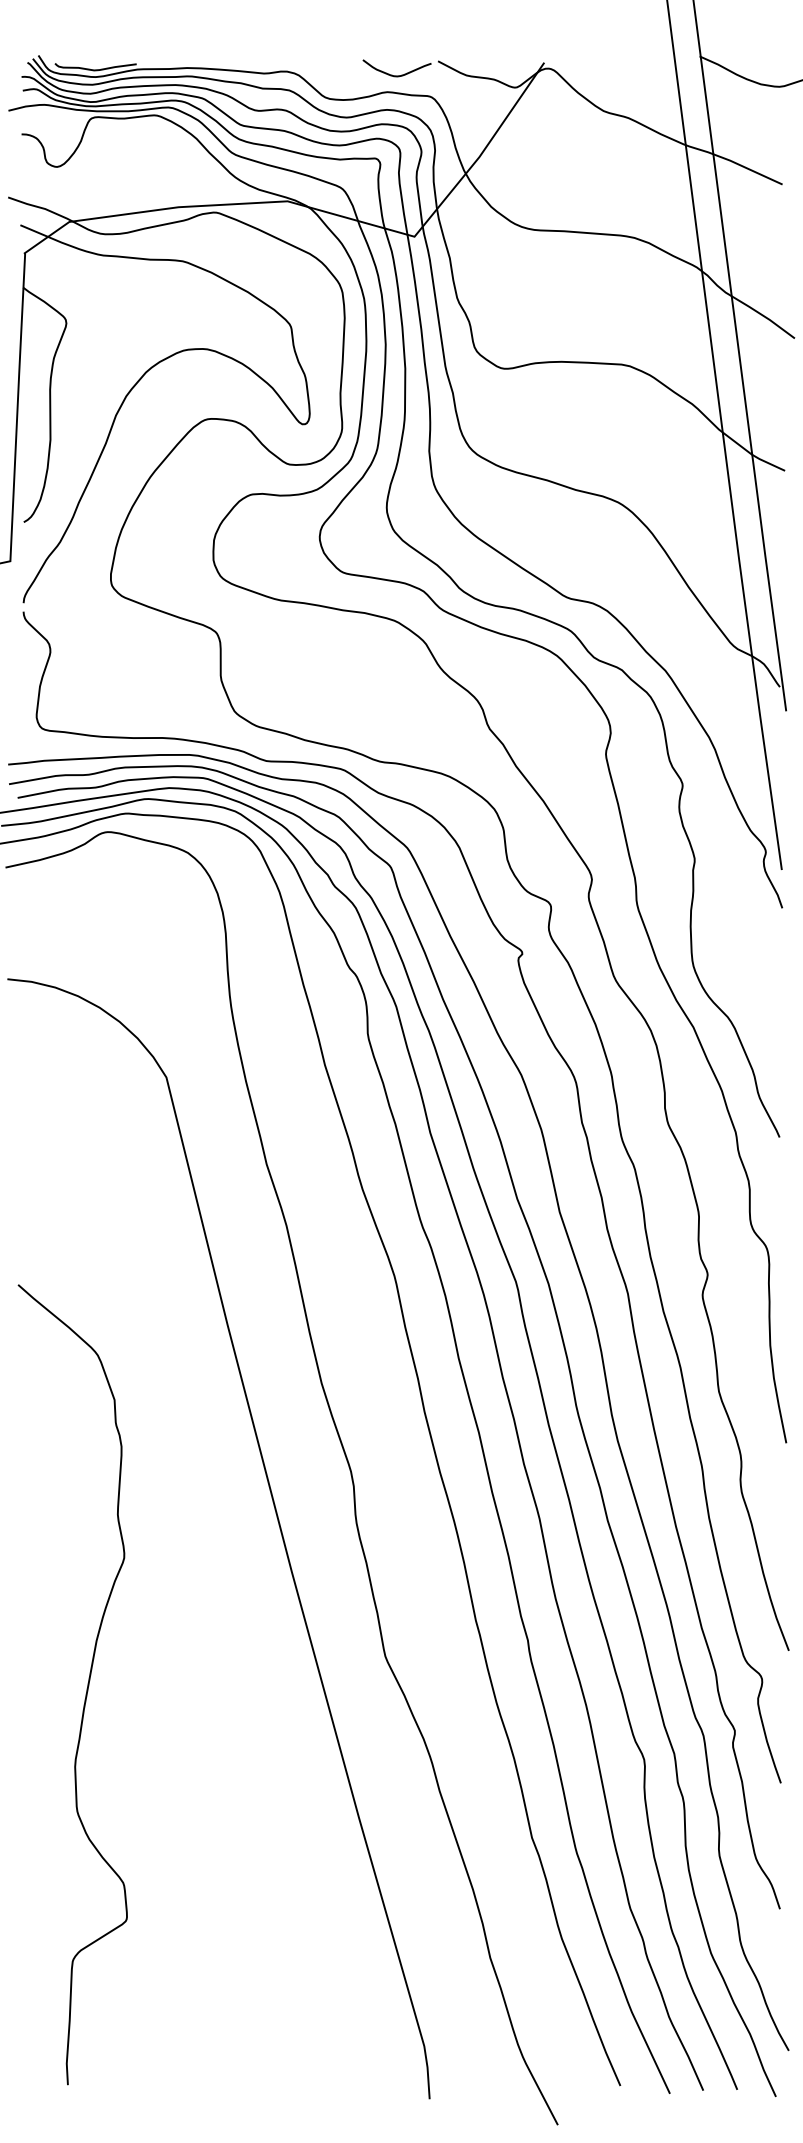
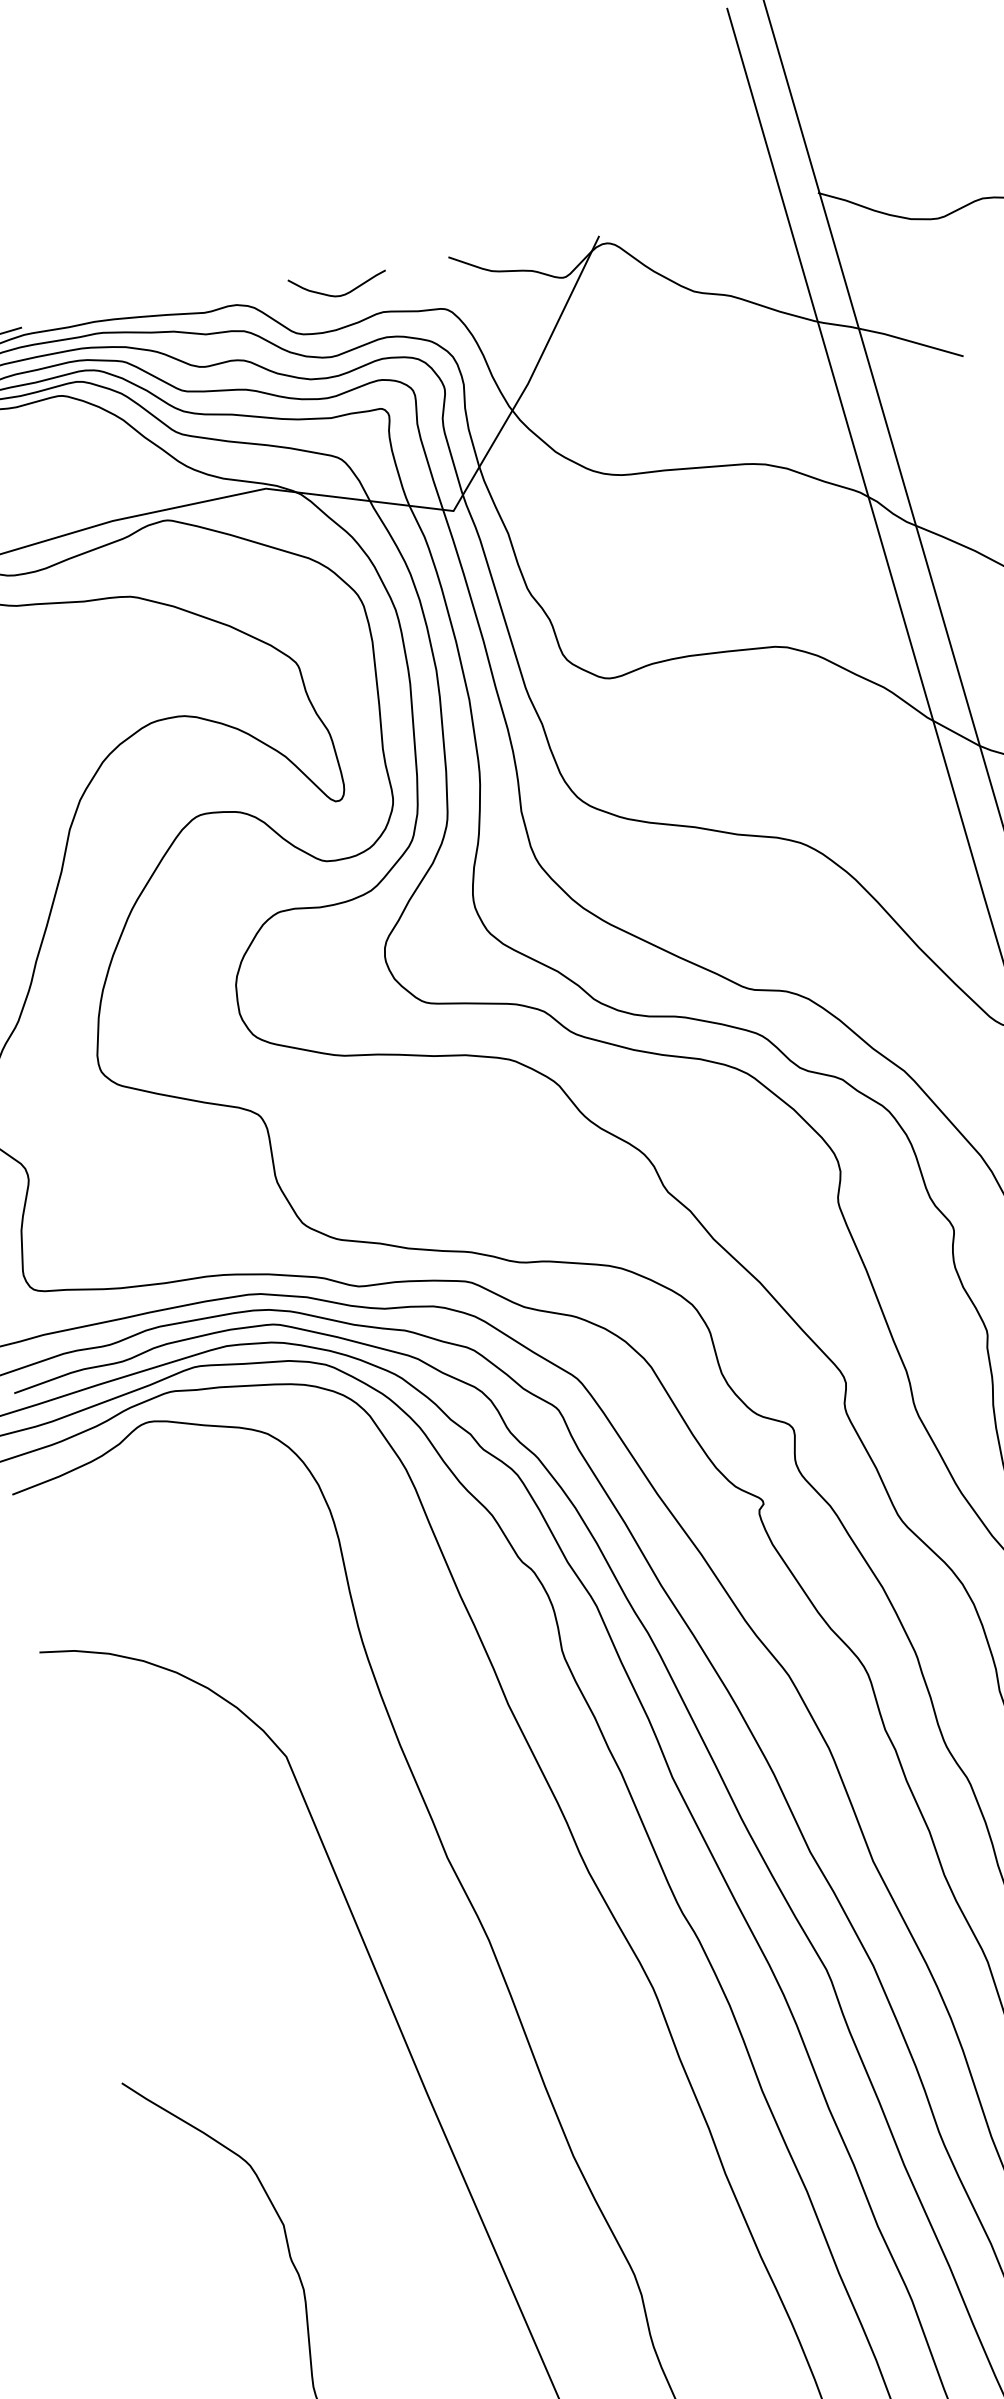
curve: (396, 75) -> (338, 294), moved

